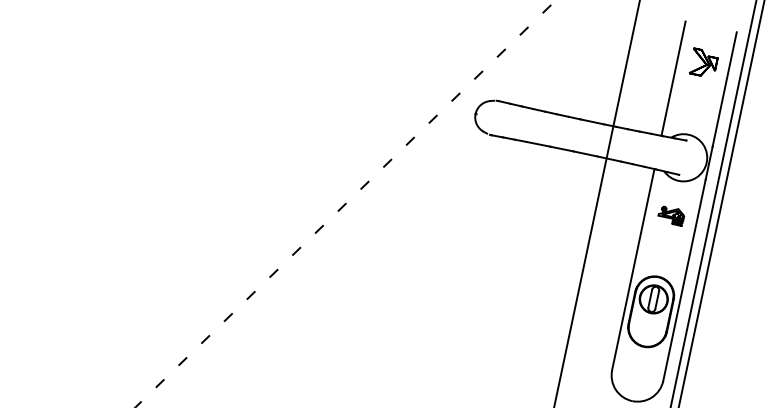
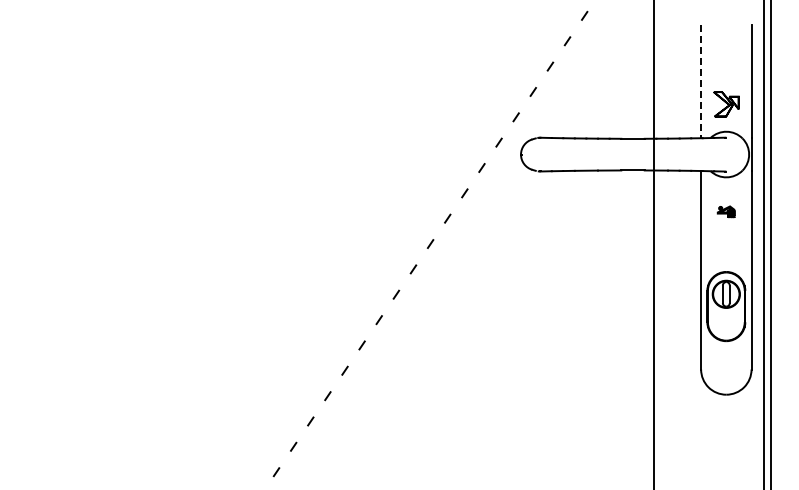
part: (703, 63) -> (726, 104), moved
line: (673, 79) -> (701, 82), solid -> dashed
part: (671, 215) -> (726, 211), size x0.7

